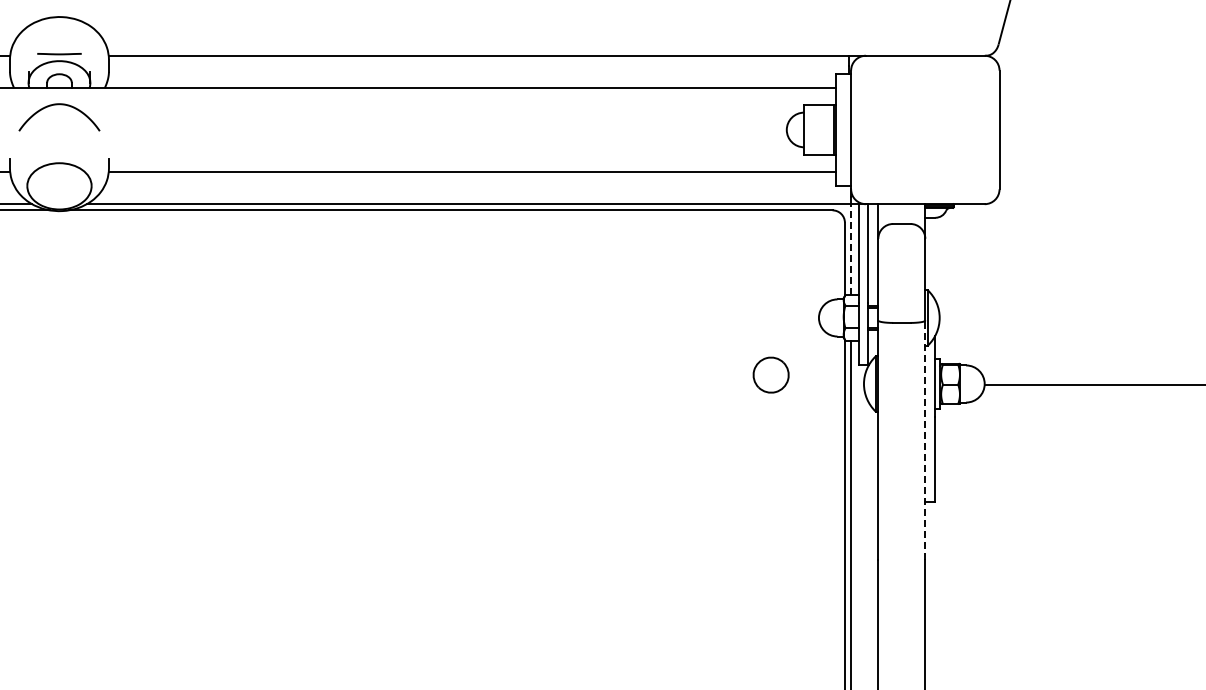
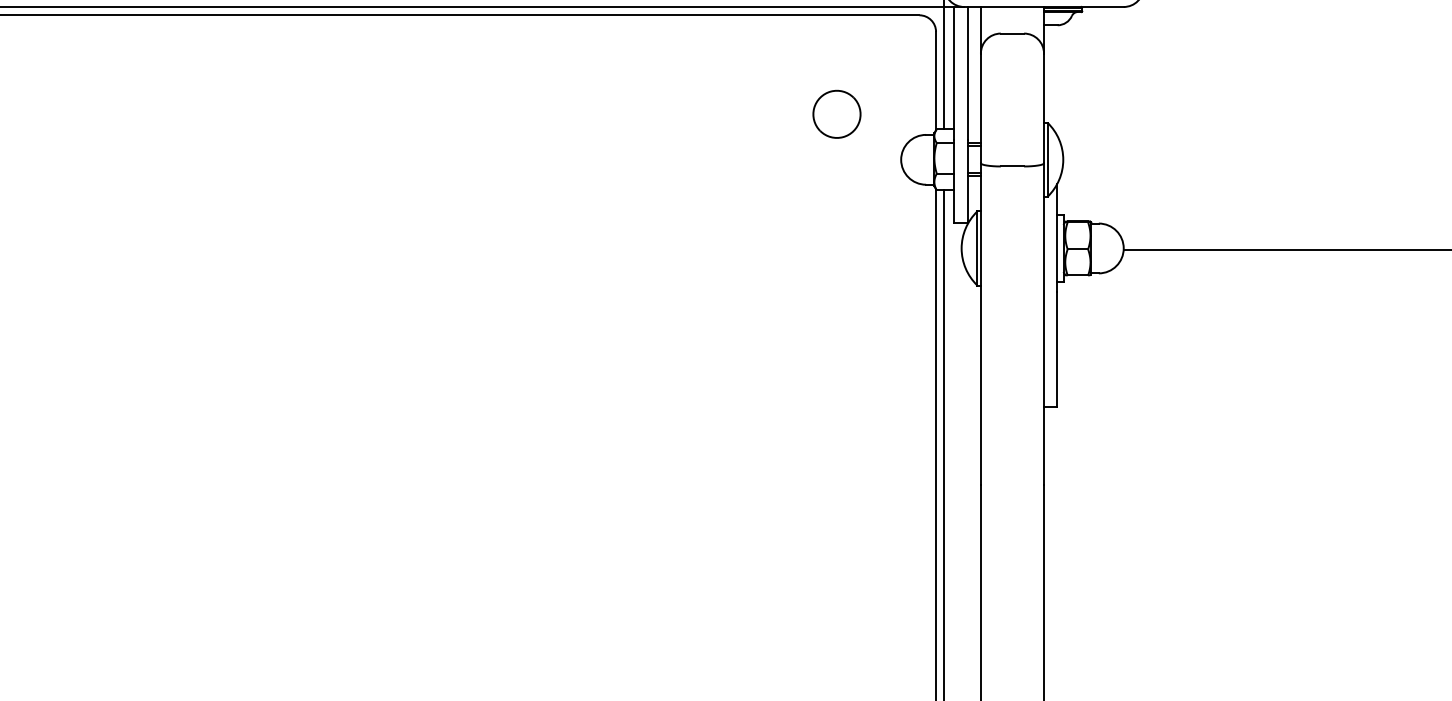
line: (851, 249) -> (944, 67), dashed -> solid
part: (770, 374) -> (836, 113), moved
line: (925, 440) -> (1044, 324), dashed -> solid

